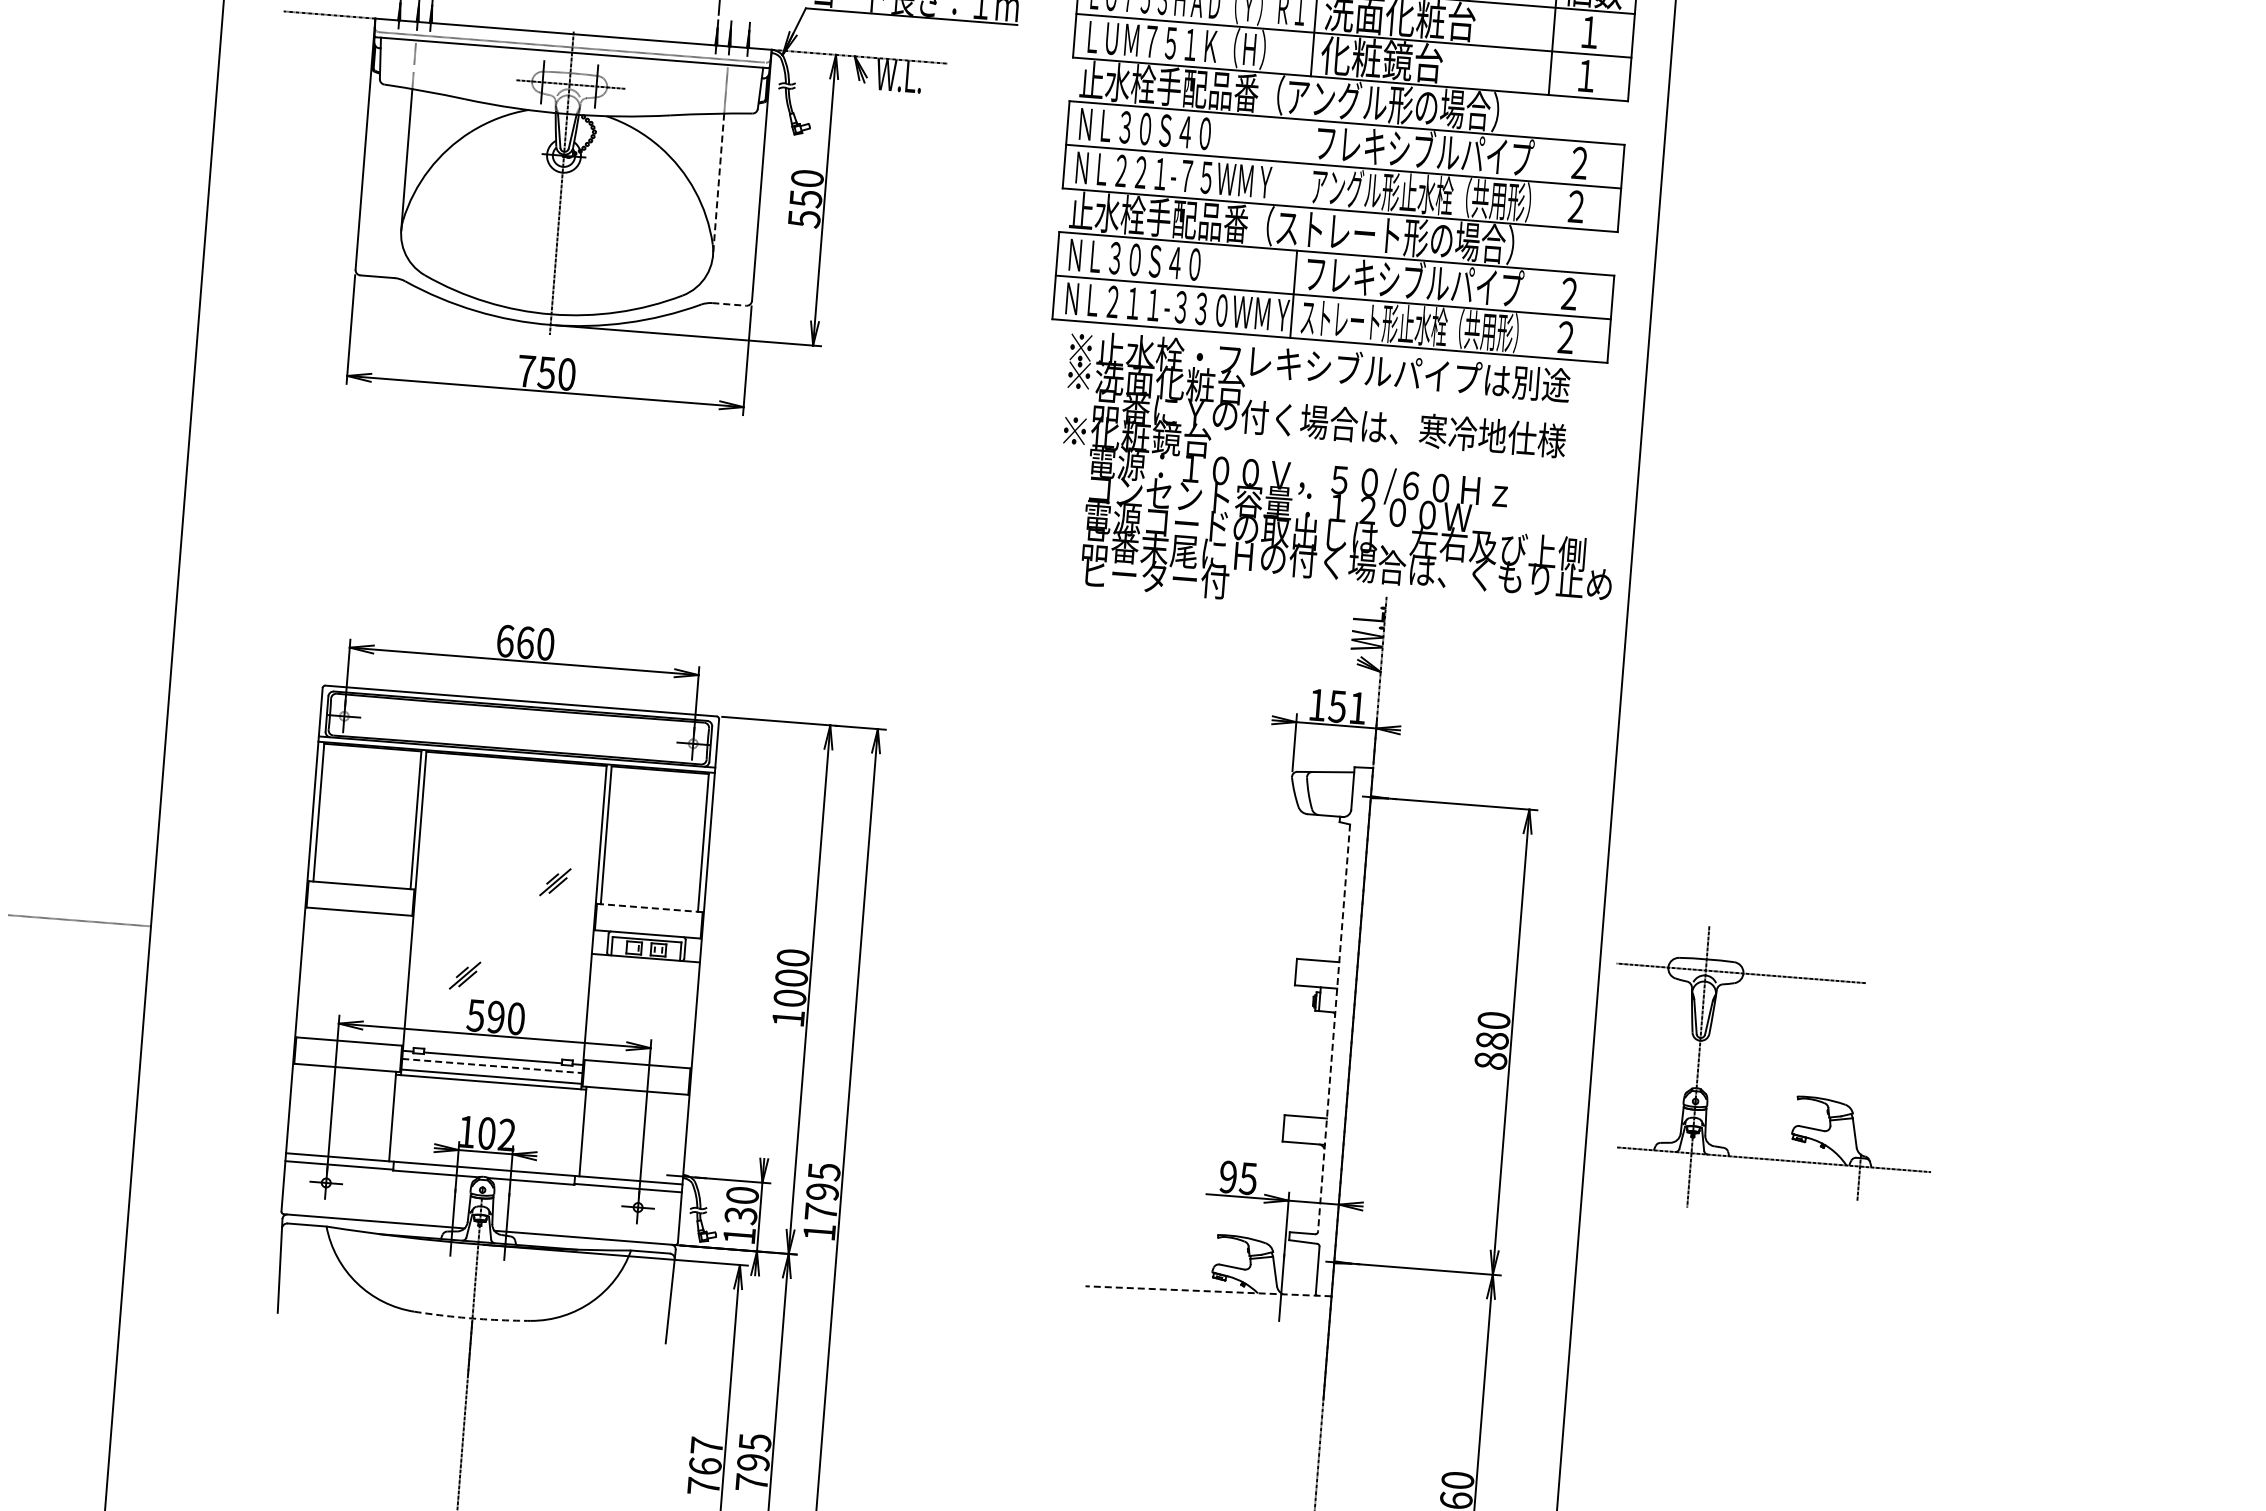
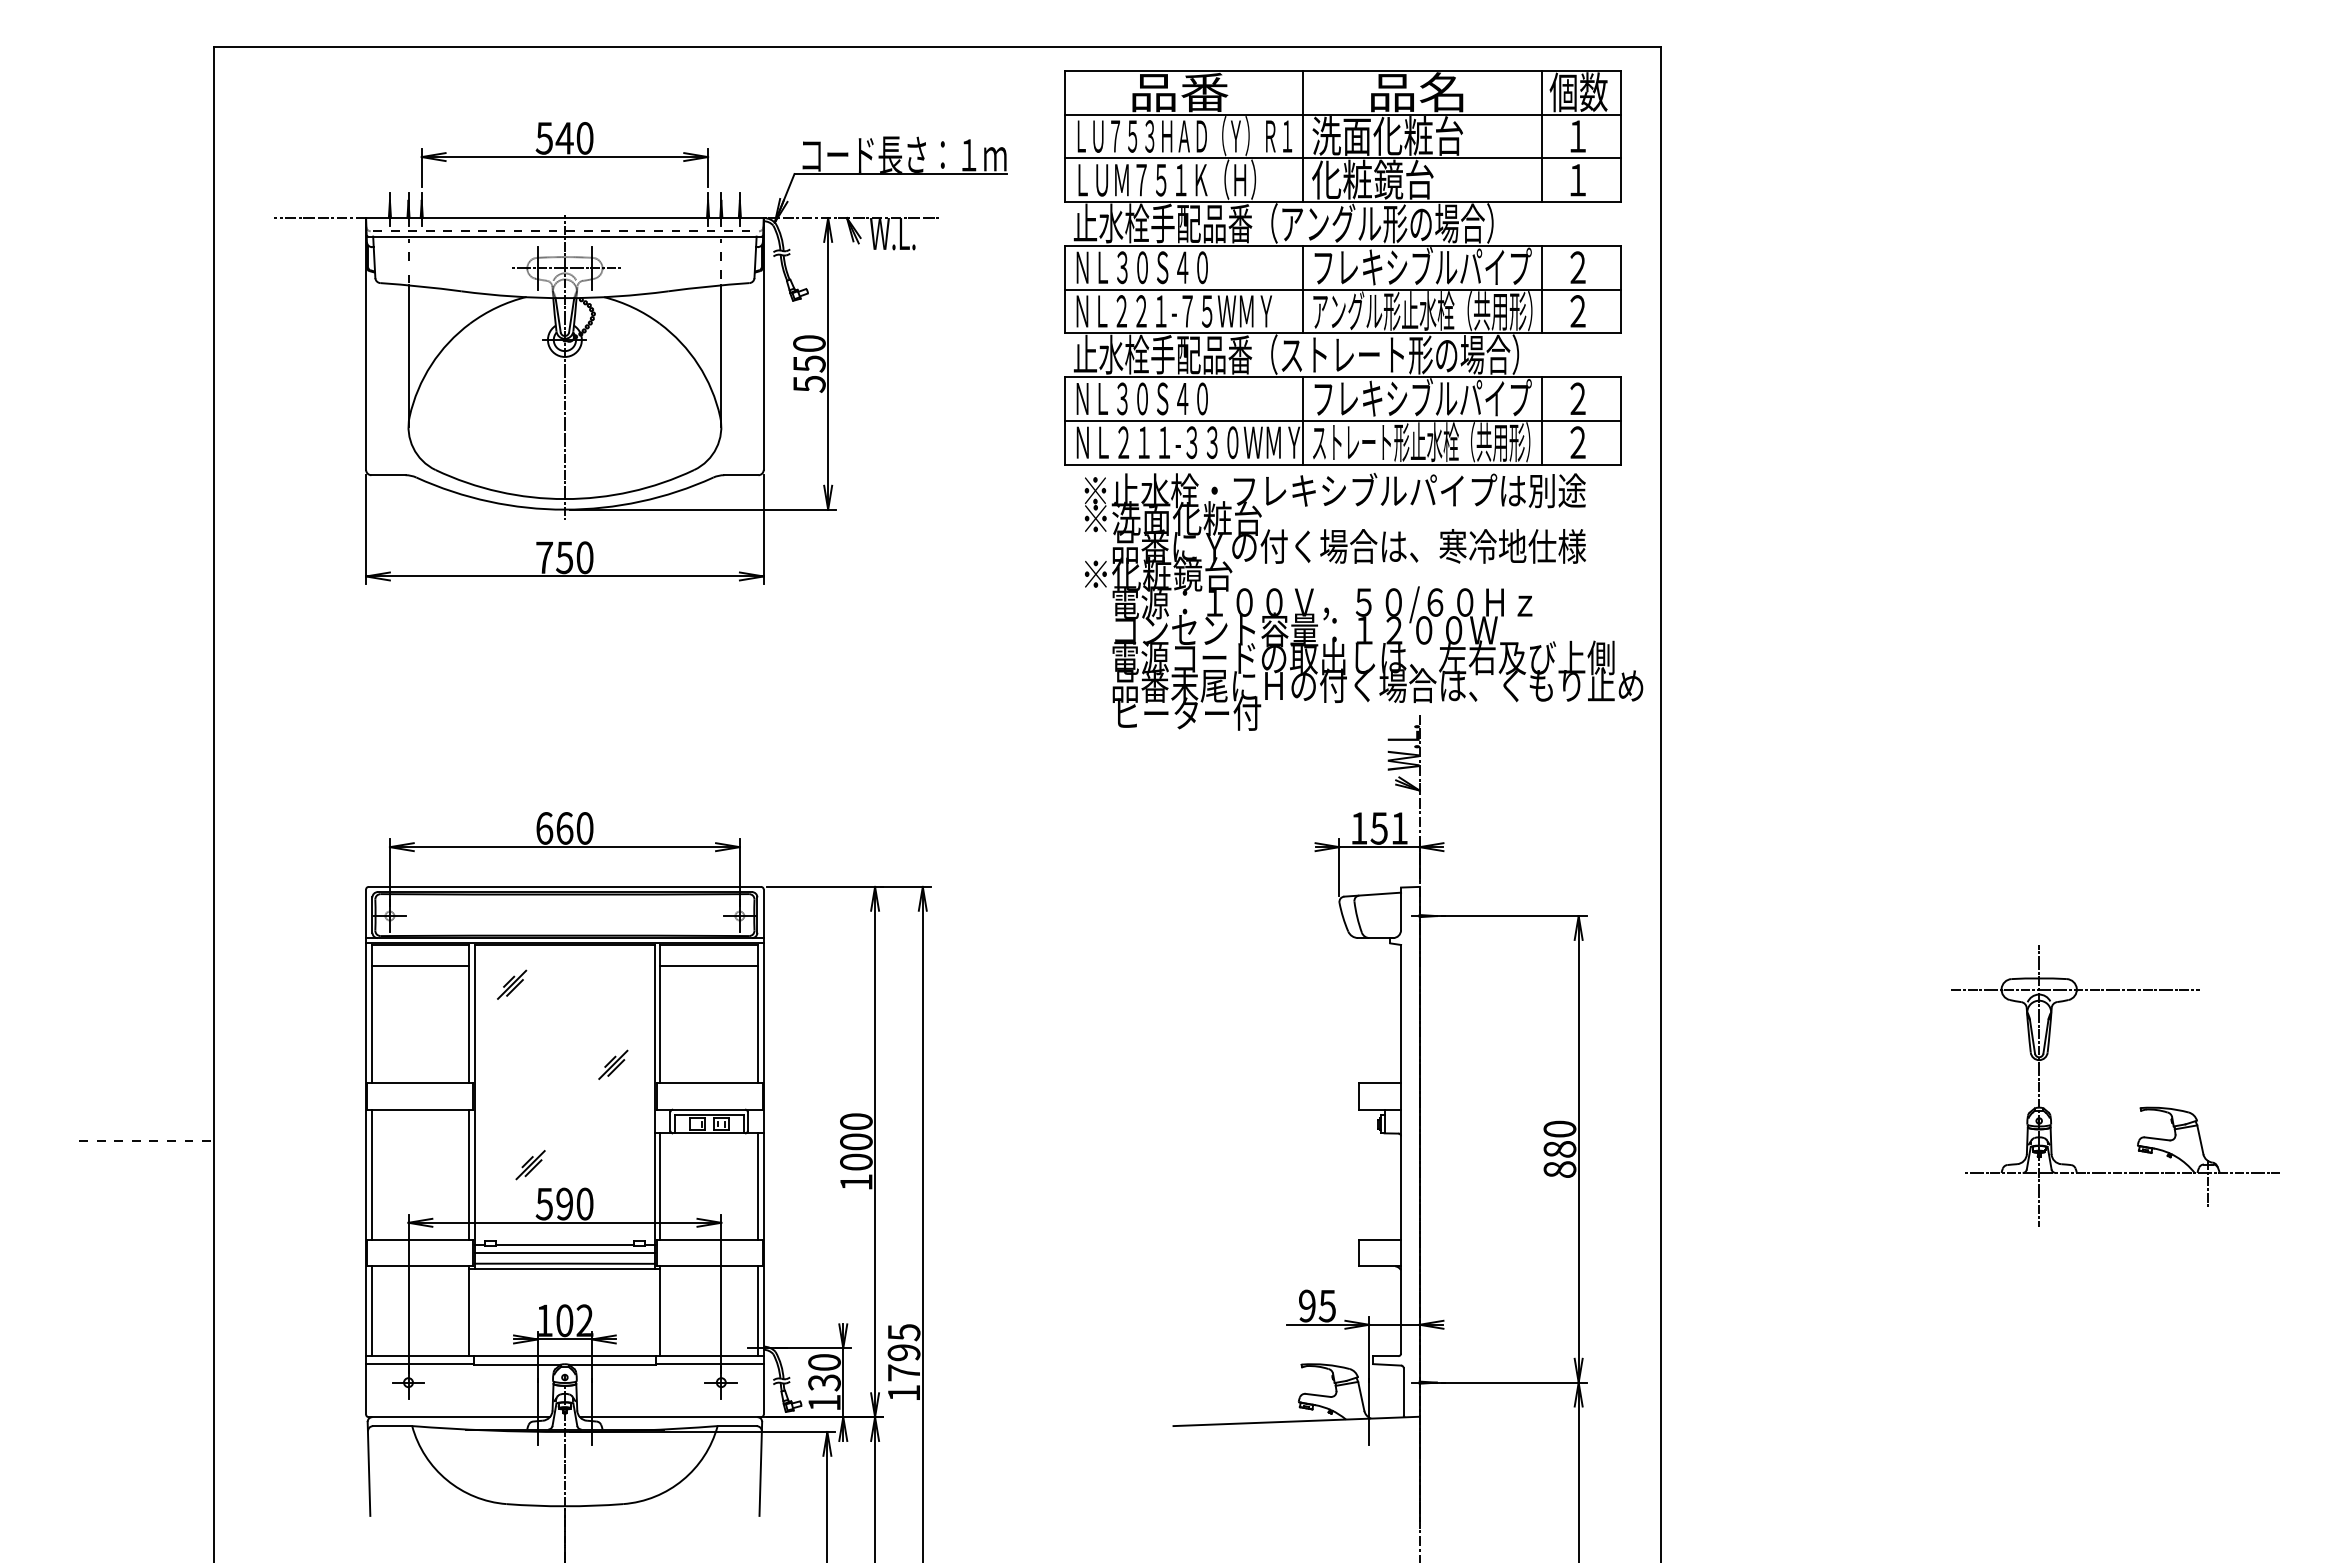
line: (1304, 163) -> (1303, 289), added
line: (1541, 182) -> (1541, 289), added
line: (718, 184) -> (721, 356), dashed -> solid
line: (729, 304) -> (741, 475), dashed -> solid
line: (1531, 312) -> (1541, 420), added
line: (370, 769) -> (420, 966), added
line: (657, 791) -> (708, 966), added
part: (461, 794) -> (512, 984), added
line: (650, 908) -> (710, 1083), dashed -> solid
line: (306, 972) -> (372, 1174), added
line: (403, 980) -> (469, 1174), added
line: (592, 1007) -> (660, 1186), added
line: (689, 1014) -> (757, 1186), added
line: (1334, 1028) -> (1401, 1149), dashed -> solid
line: (492, 1066) -> (565, 1253), dashed -> solid
part: (1796, 1095) -> (2139, 1107), moved
line: (295, 1109) -> (372, 1311), added
line: (679, 1139) -> (757, 1311), added
line: (1208, 1291) -> (1296, 1421), dashed -> solid
arc: (472, 1318) -> (564, 1506), dashed -> solid

